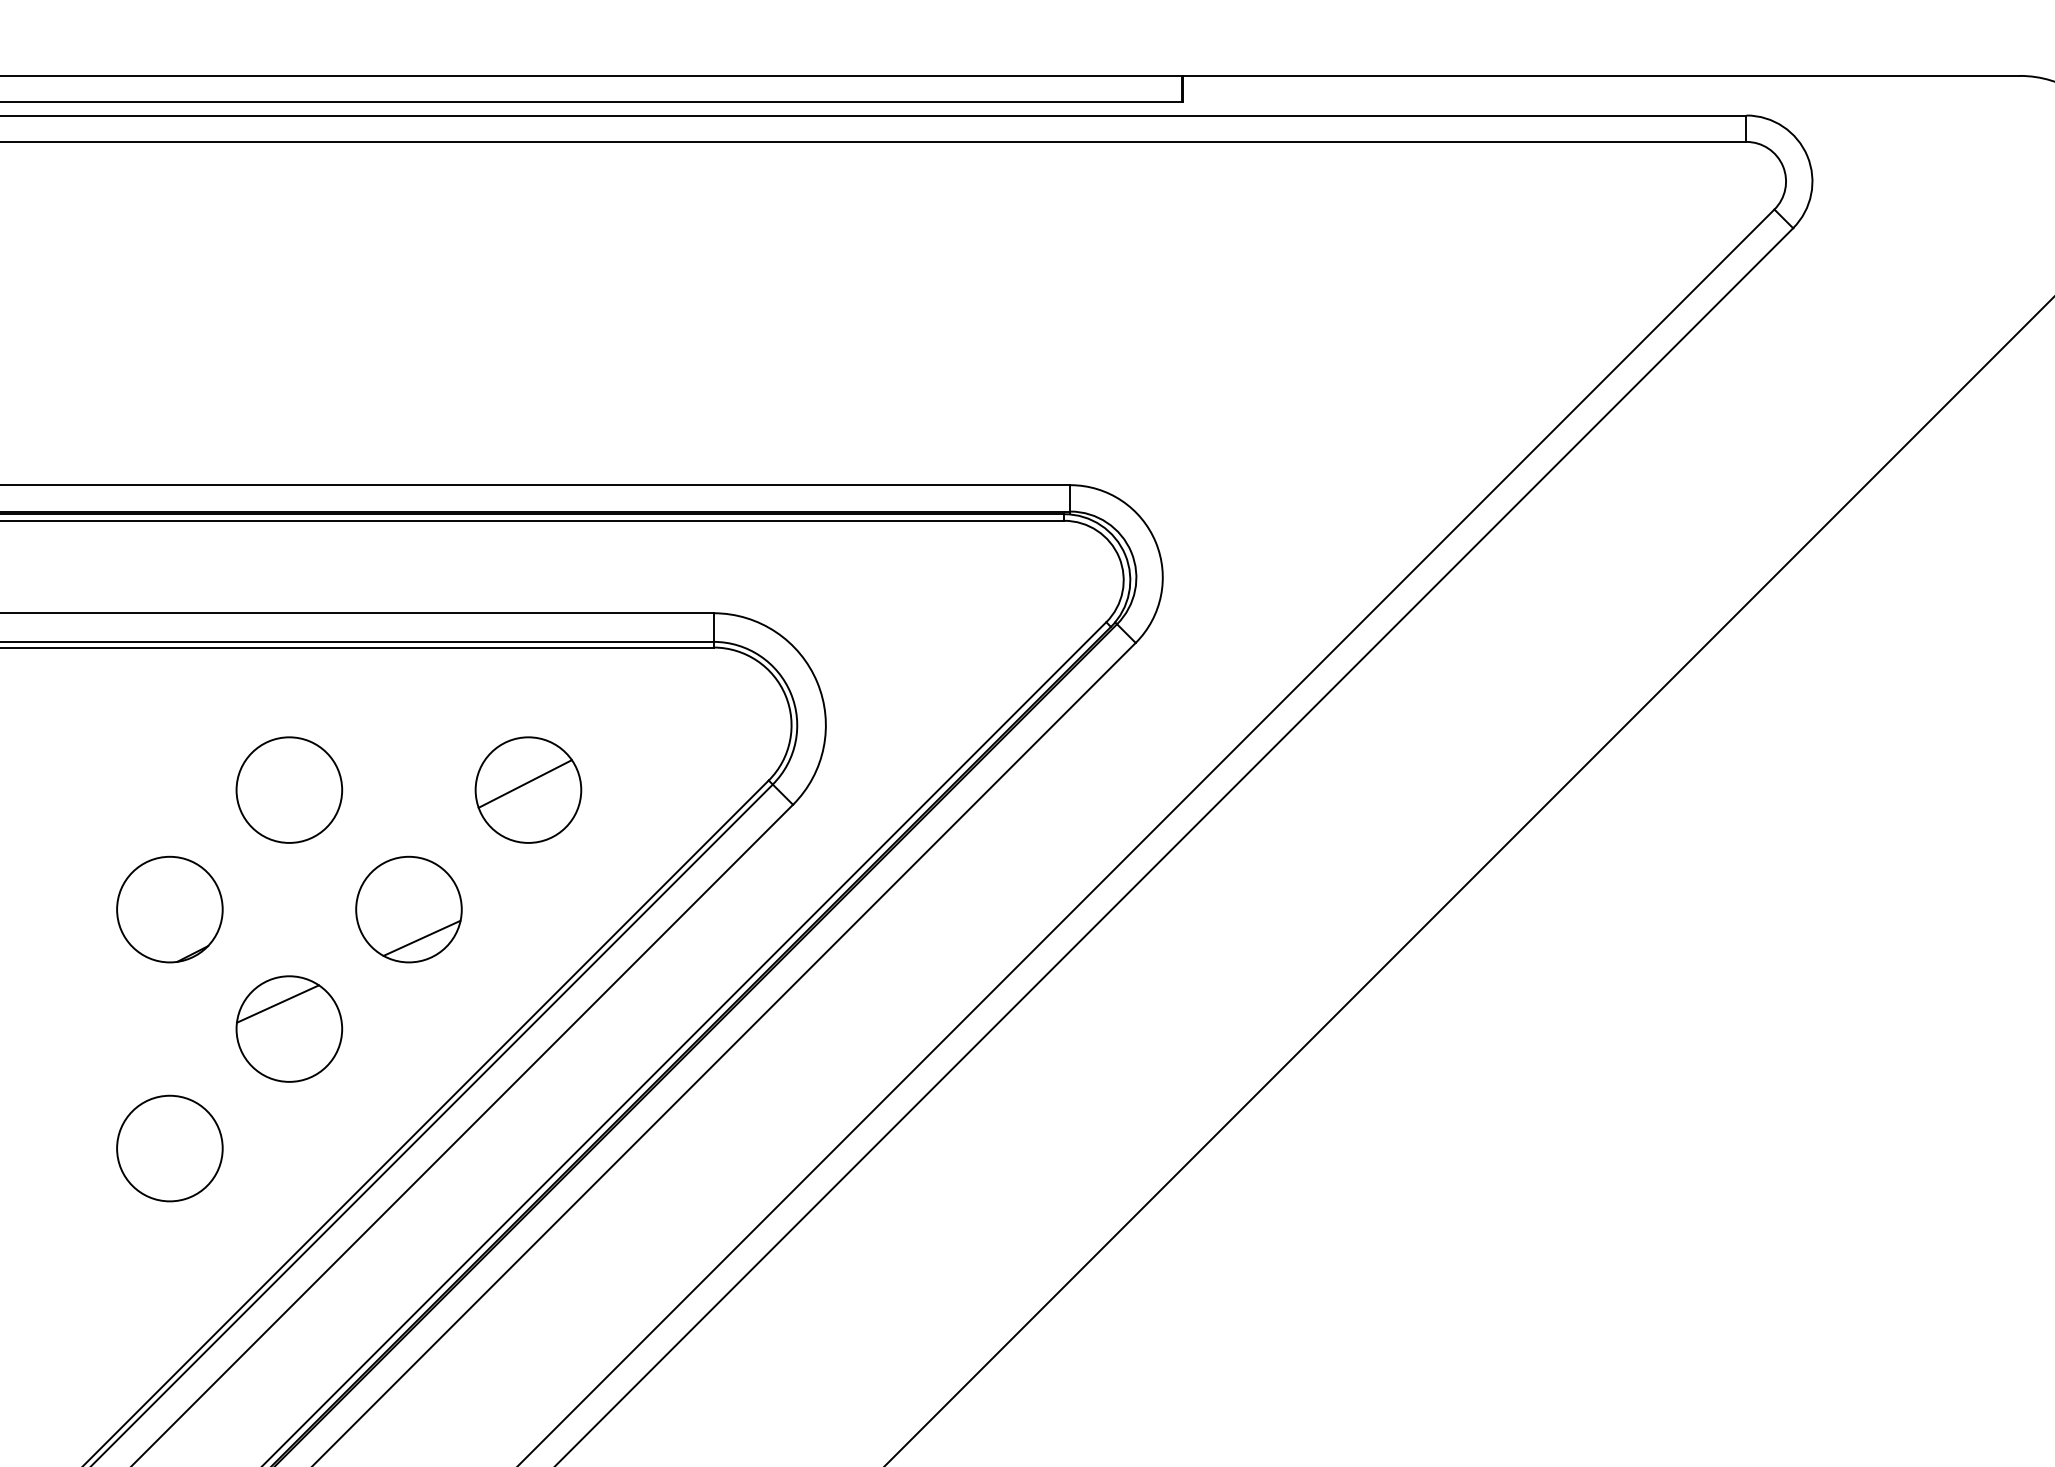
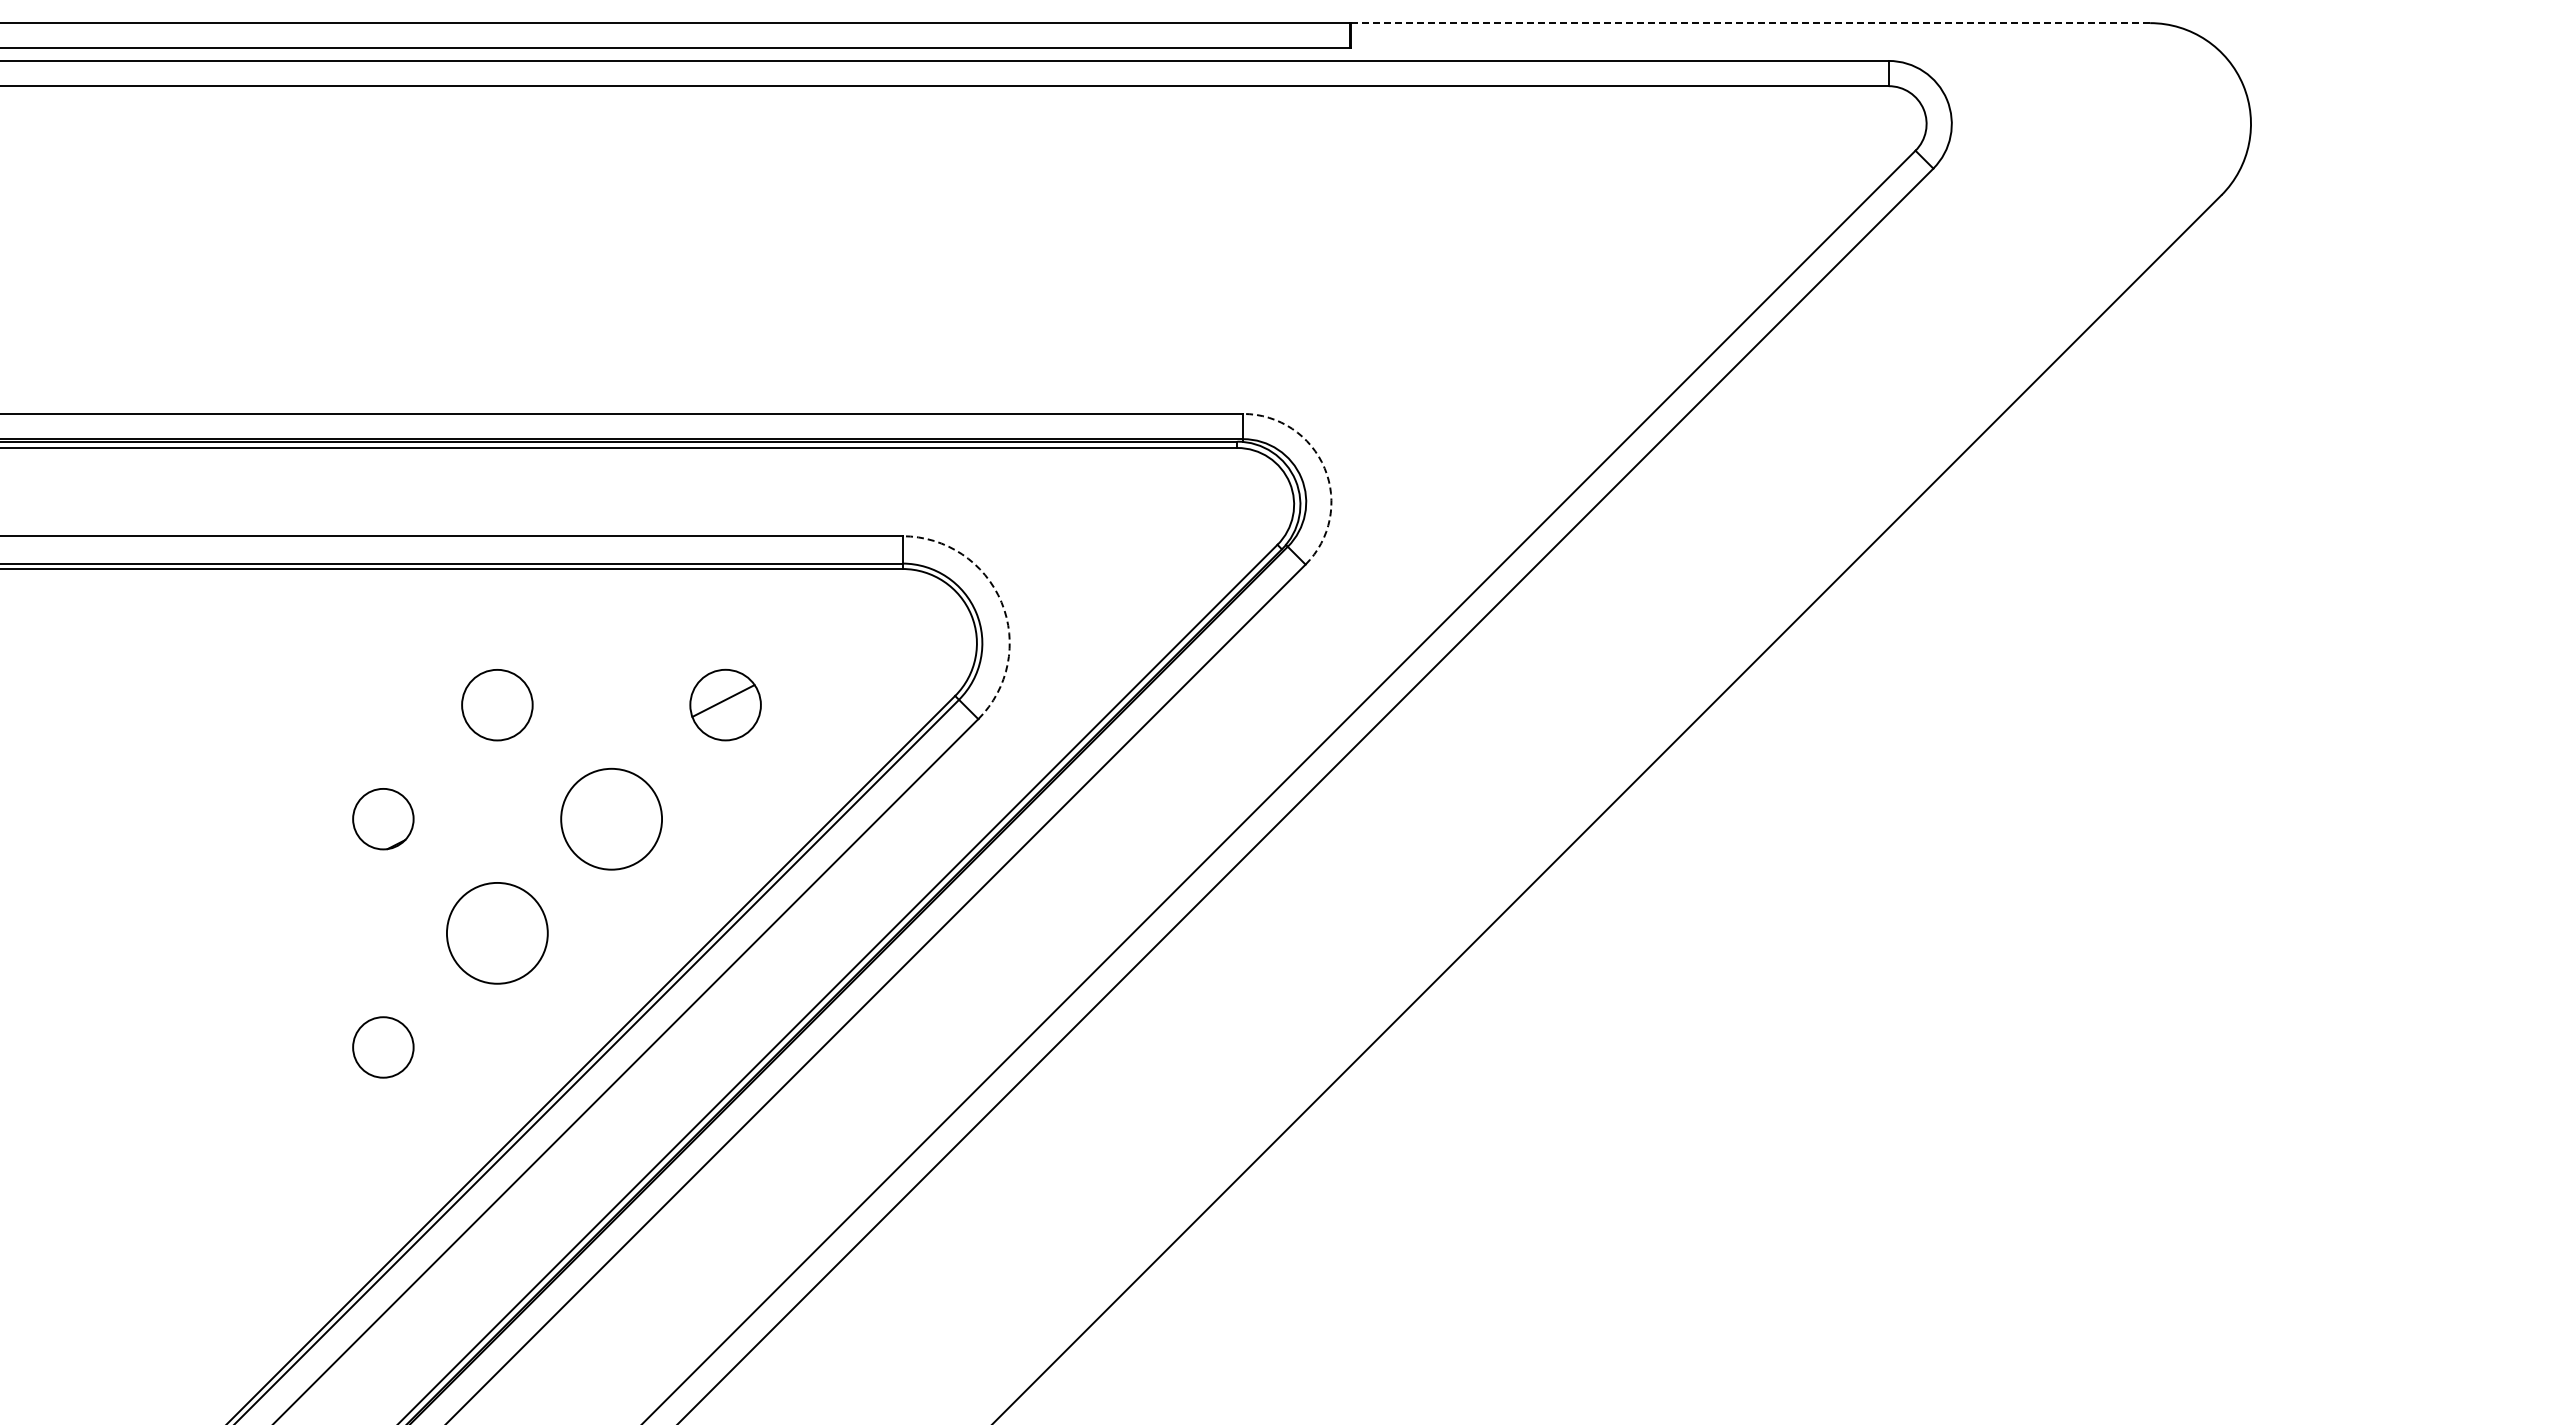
line: (1601, 76) -> (1750, 23), solid -> dashed
arc: (1155, 542) -> (1324, 468), solid -> dashed
arc: (817, 682) -> (1001, 602), solid -> dashed
circle: (288, 789) -> (496, 704), size x0.7
part: (528, 789) -> (725, 704), size x0.7
part: (170, 908) -> (383, 818), size x0.6
line: (421, 938) -> (623, 846), removed
line: (277, 1004) -> (486, 909), removed
circle: (170, 1148) -> (383, 1047), size x0.6

